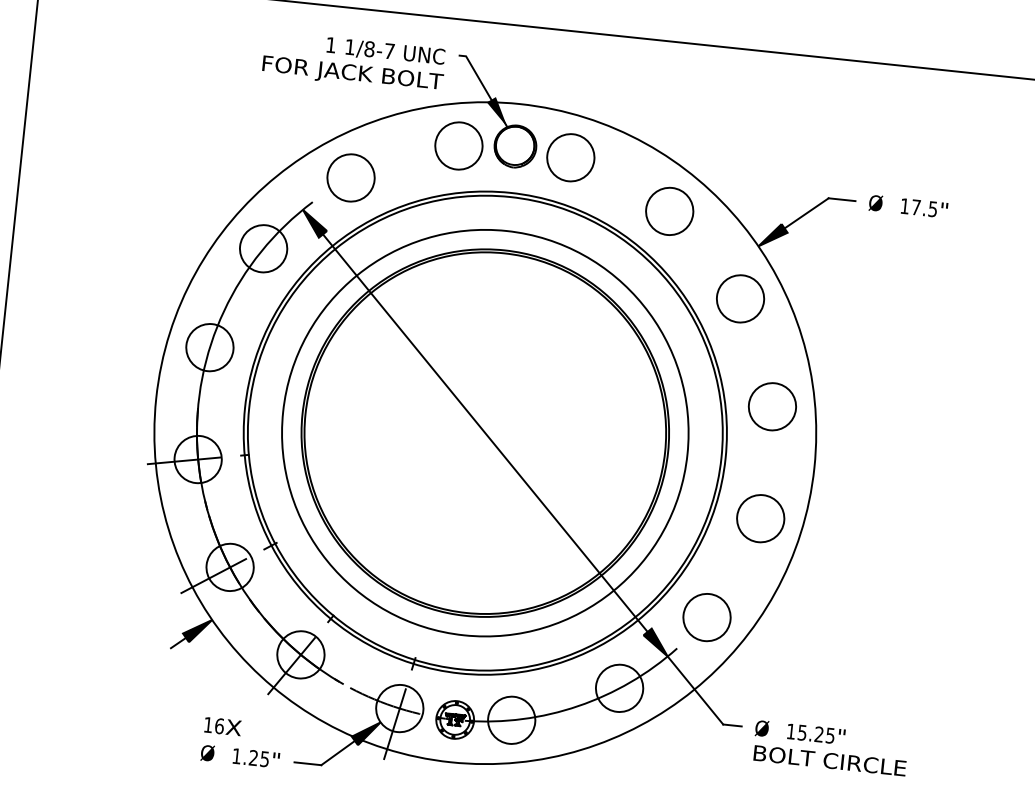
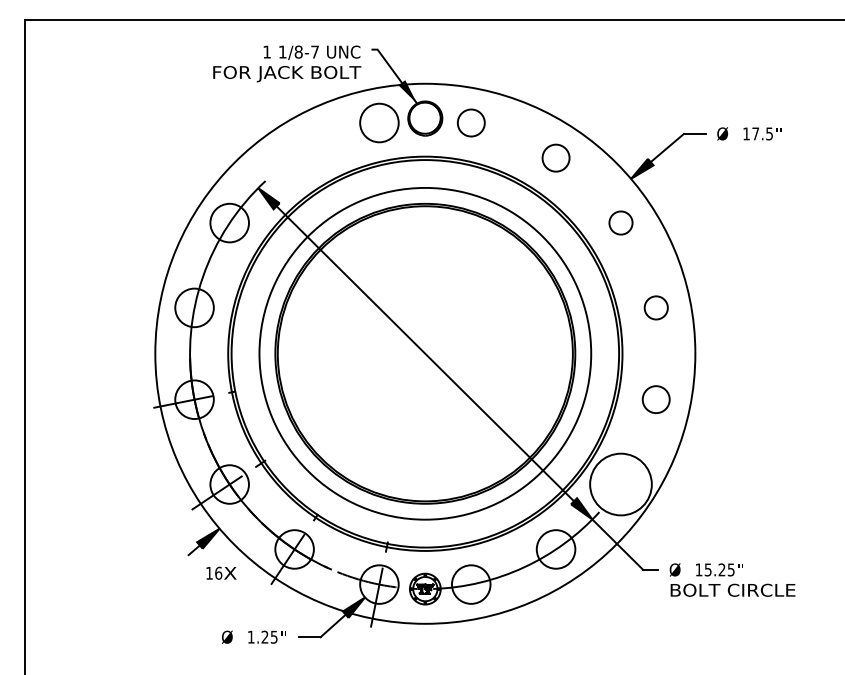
circle: (571, 157) -> (471, 122), size x0.7
circle: (350, 178) -> (294, 158), removed
circle: (669, 210) -> (555, 157), size x0.7
circle: (739, 298) -> (620, 222), size x0.6
circle: (772, 406) -> (656, 307), size x0.6
circle: (761, 518) -> (656, 399), size x0.7
circle: (706, 617) -> (620, 484), size x1.6
text: (223, 725) -> (221, 572), moved

